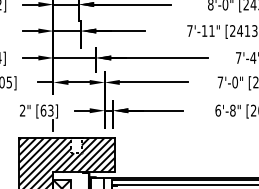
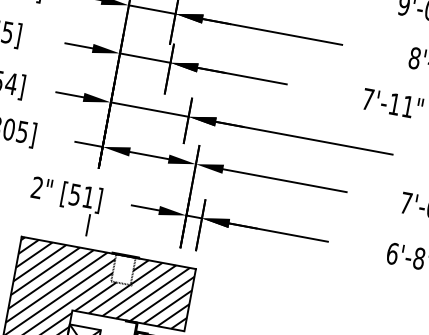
text: (46, 110) -> (80, 195), [63] -> [51]

